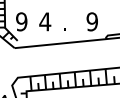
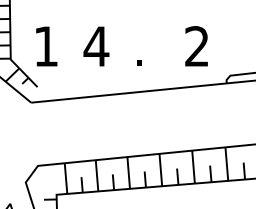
text: (21, 21) -> (45, 45), 9 -> 1
text: (91, 21) -> (195, 45), 9 -> 2

